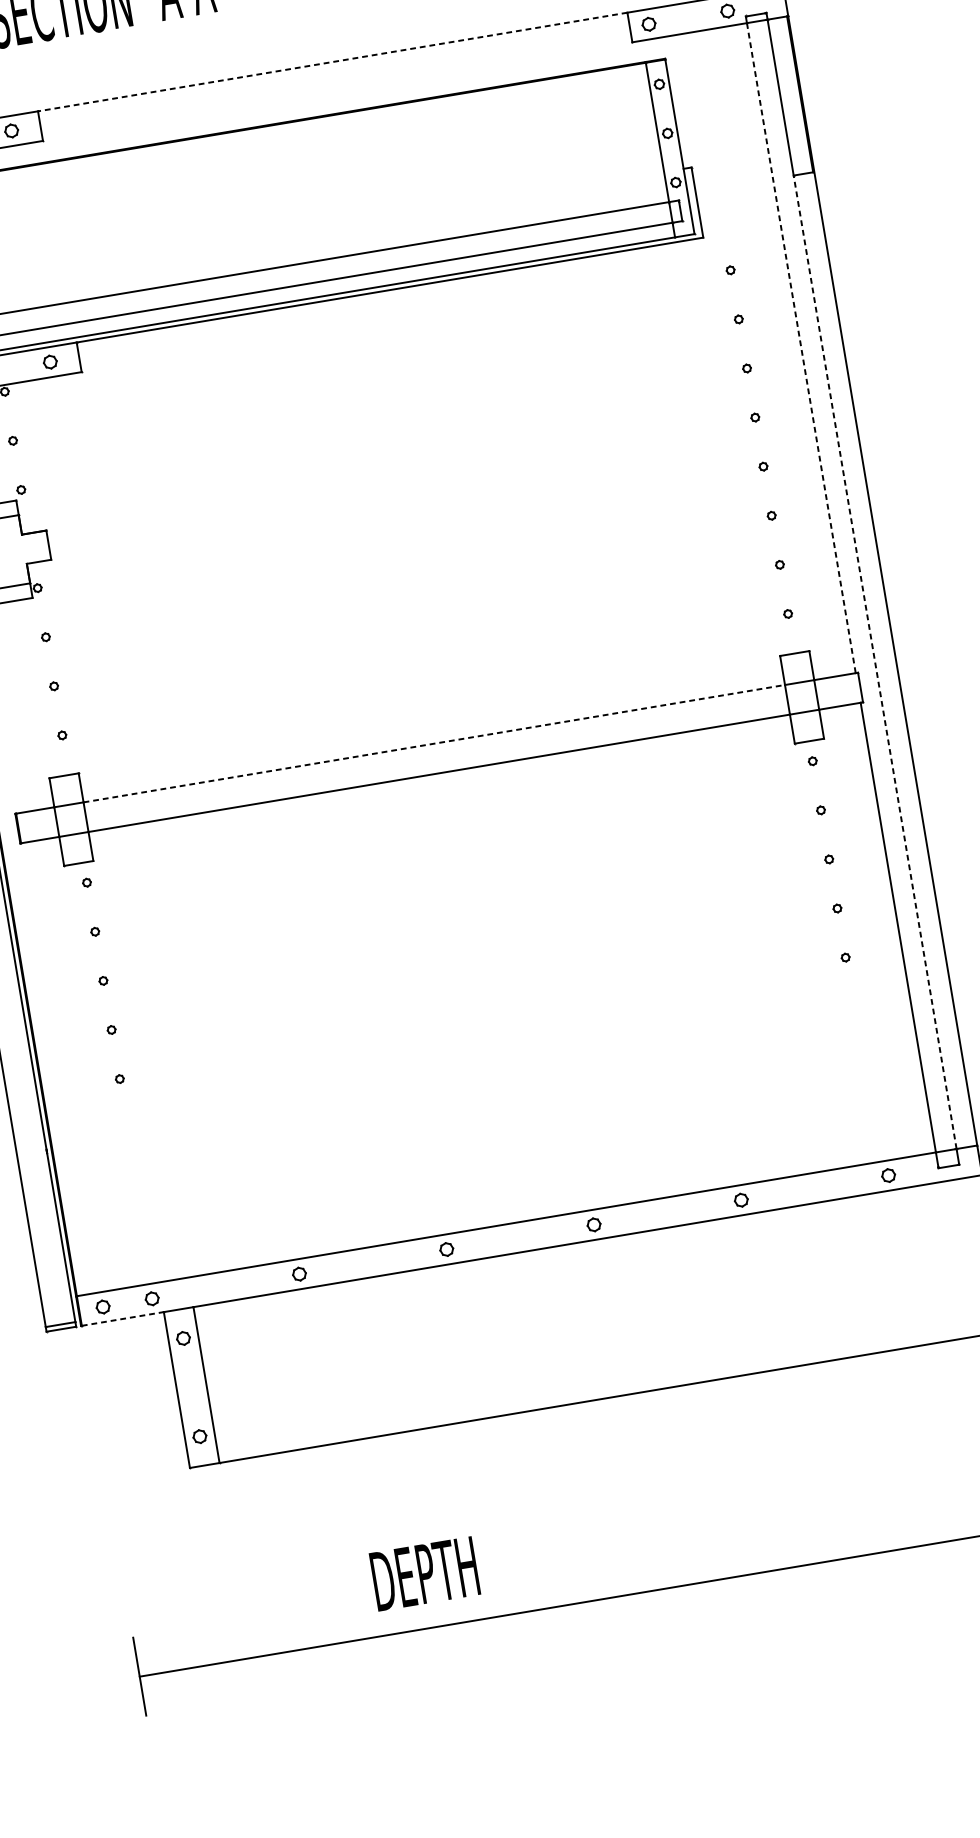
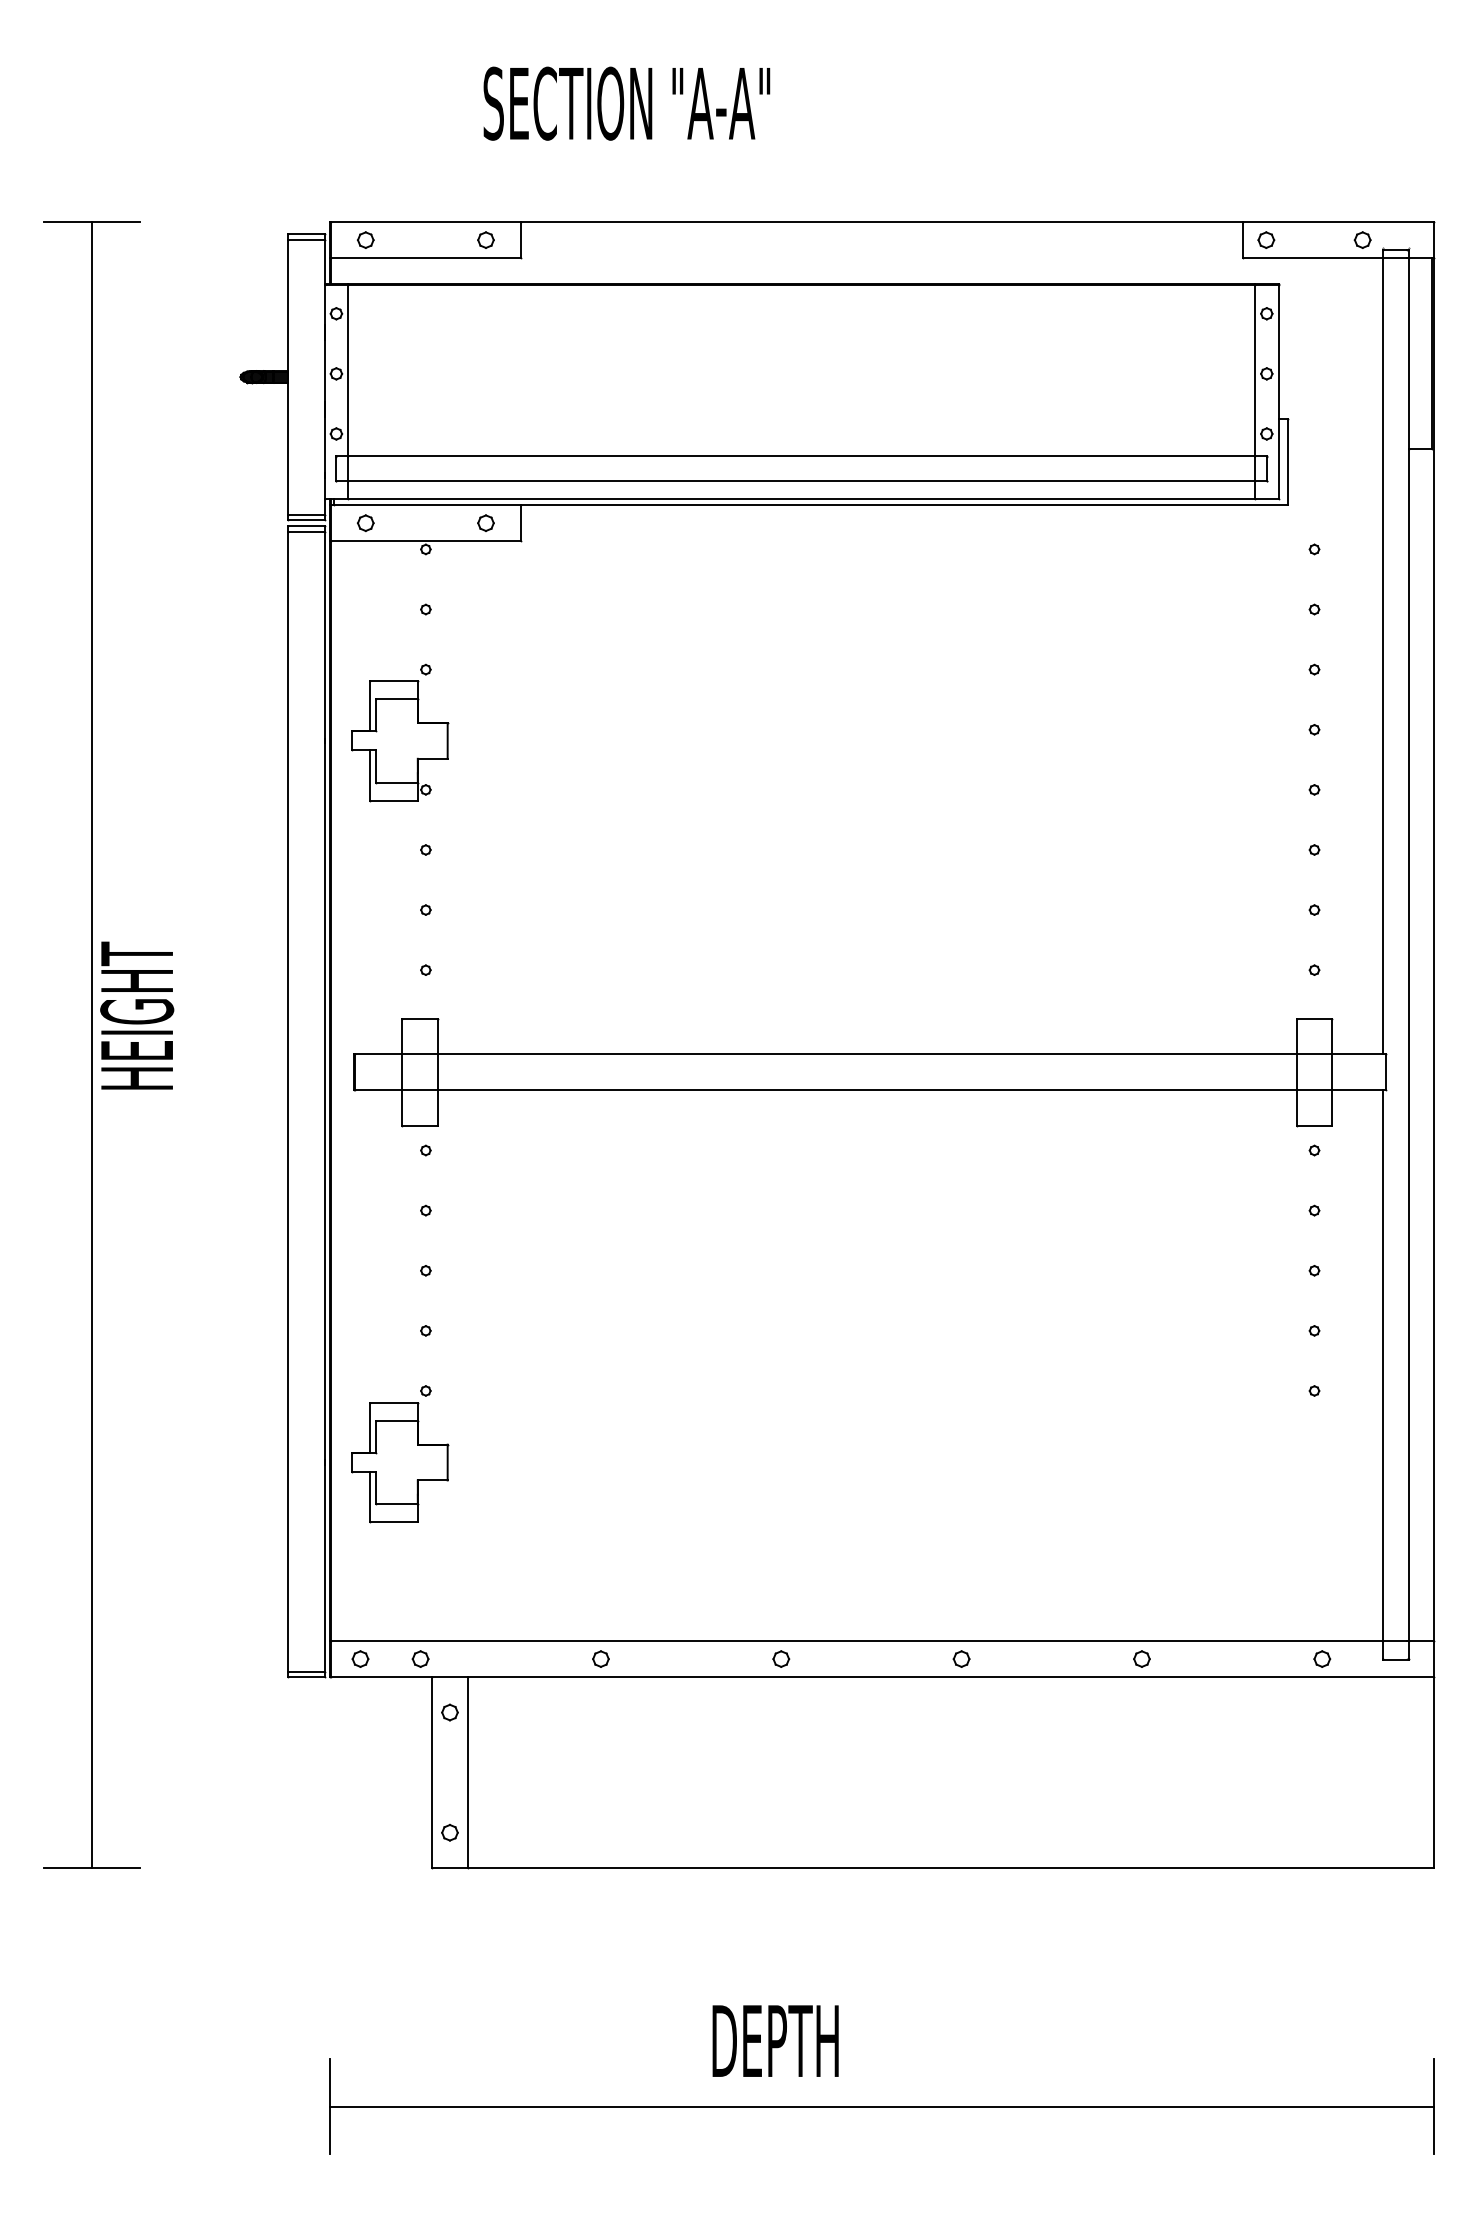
line: (333, 62) -> (882, 222), dashed -> solid
line: (801, 348) -> (1383, 656), dashed -> solid
line: (875, 662) -> (1408, 1045), dashed -> solid
line: (434, 743) -> (867, 1054), dashed -> solid
part: (108, 1140) -> (400, 1462), added
line: (123, 1319) -> (382, 1677), dashed -> solid
text: (424, 1573) -> (775, 2040), moved

